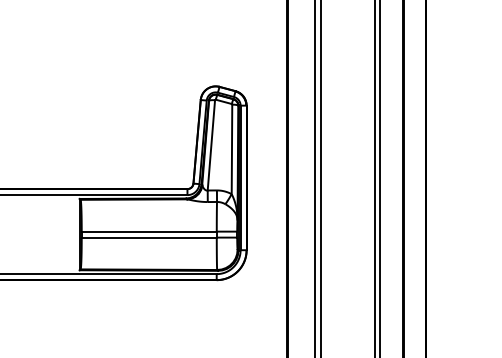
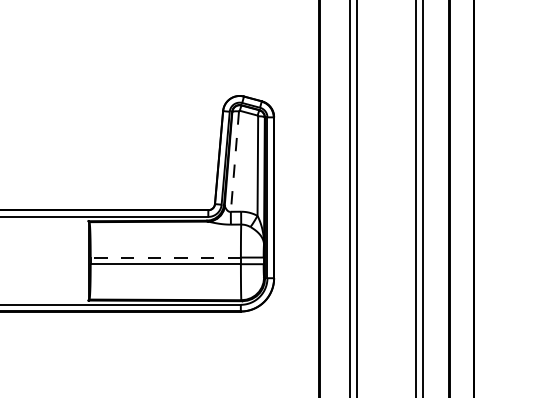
line: (211, 145) -> (235, 161), solid -> dashed
line: (149, 231) -> (166, 257), solid -> dashed

